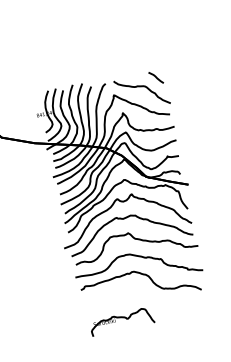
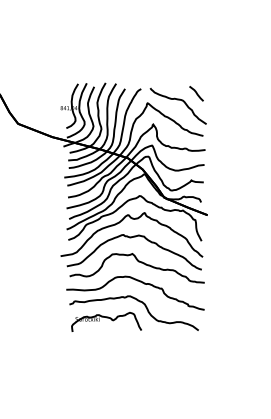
part: (121, 321) -> (106, 321), moved

